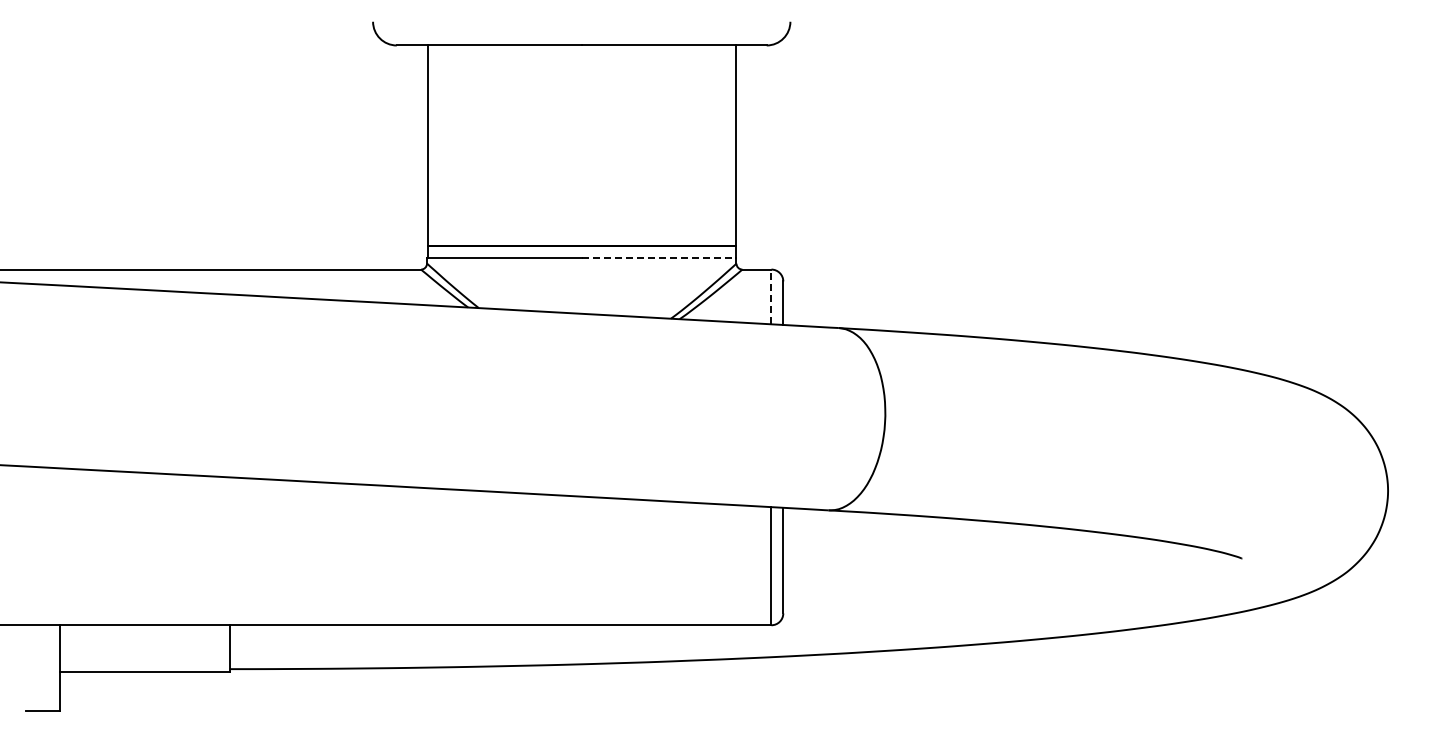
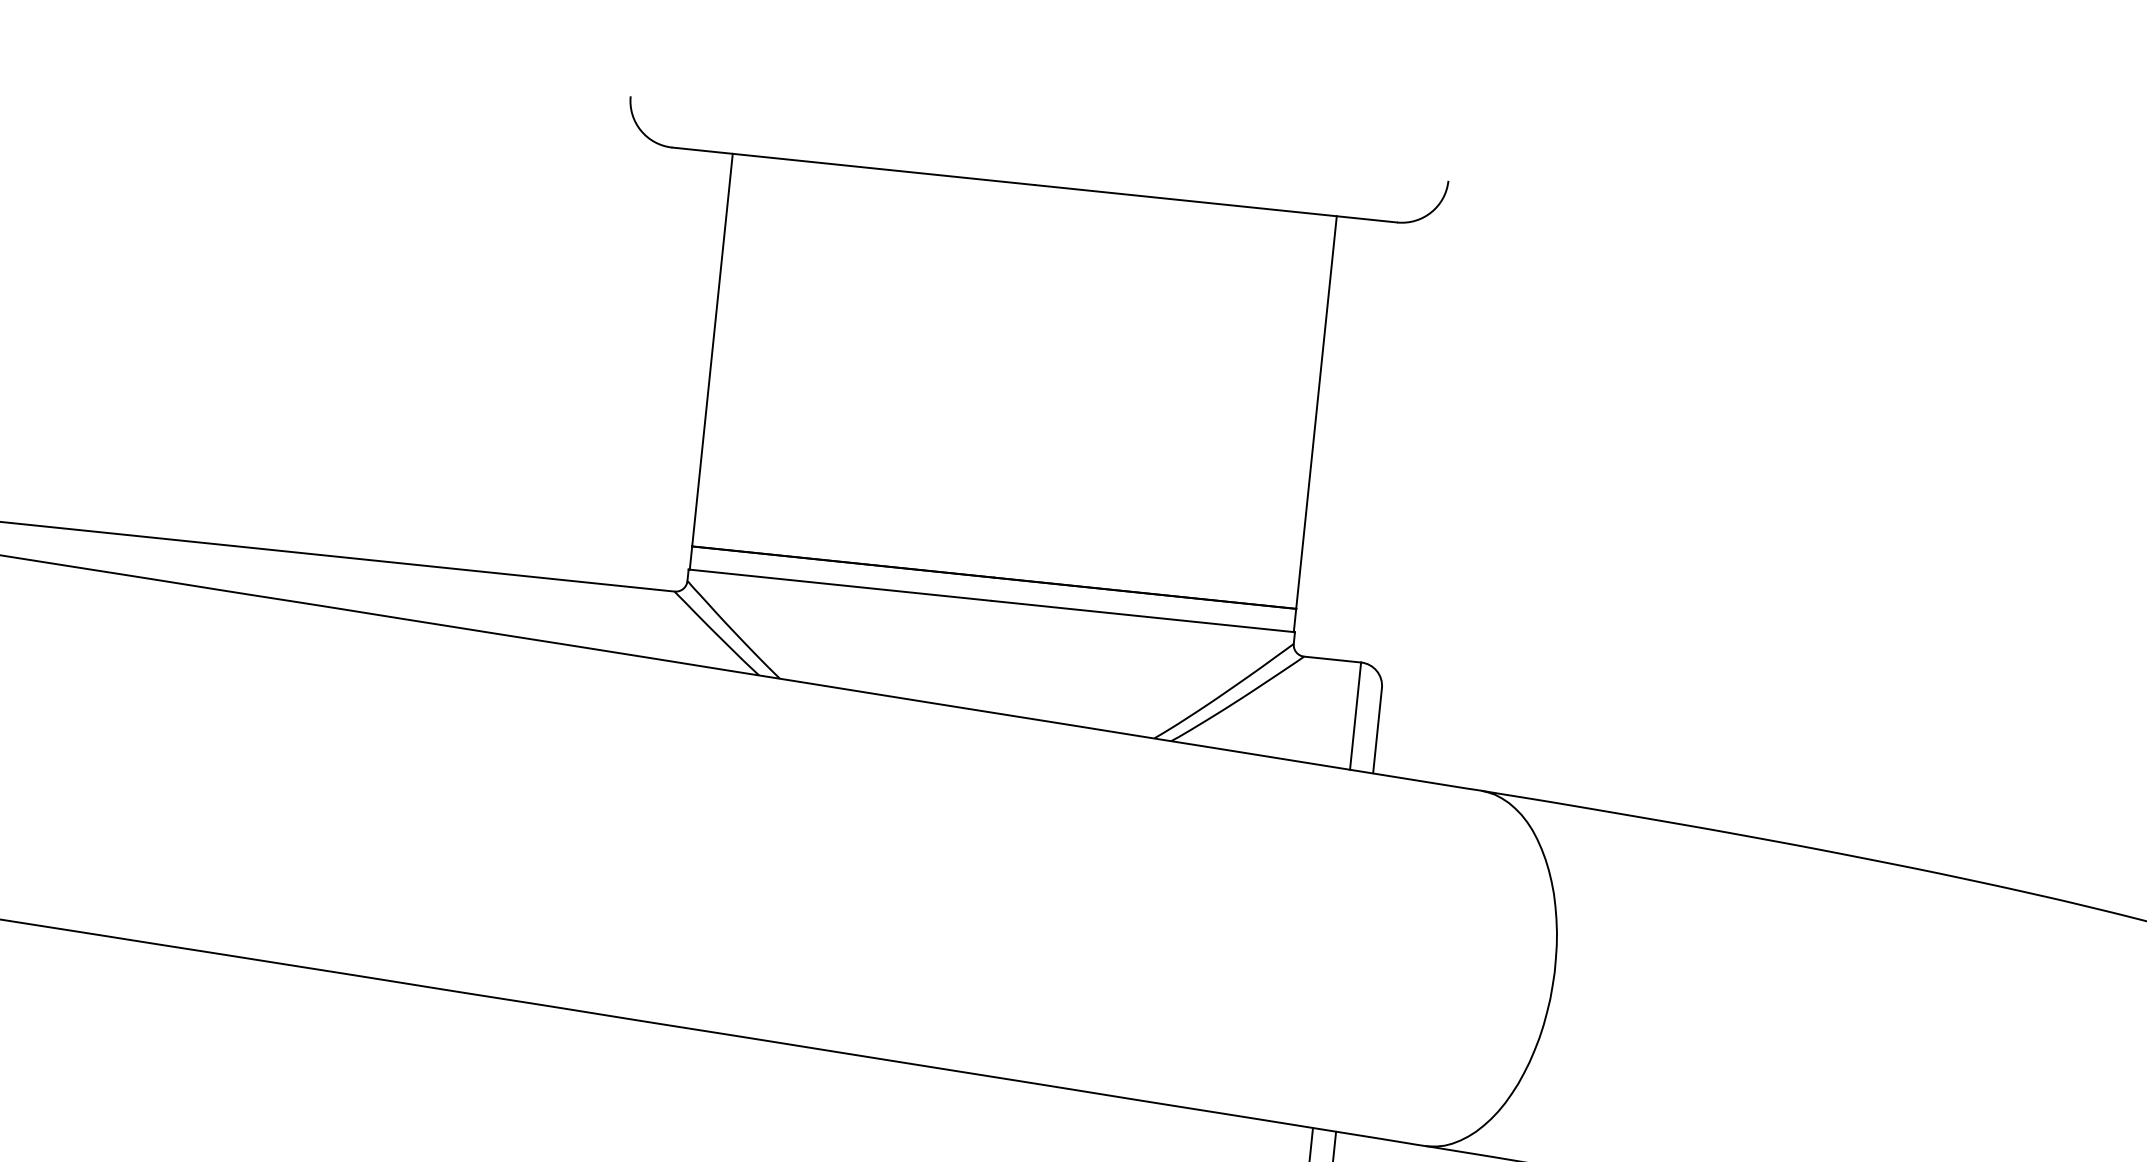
line: (659, 257) -> (1144, 616), dashed -> solid
line: (771, 296) -> (1355, 715), dashed -> solid

